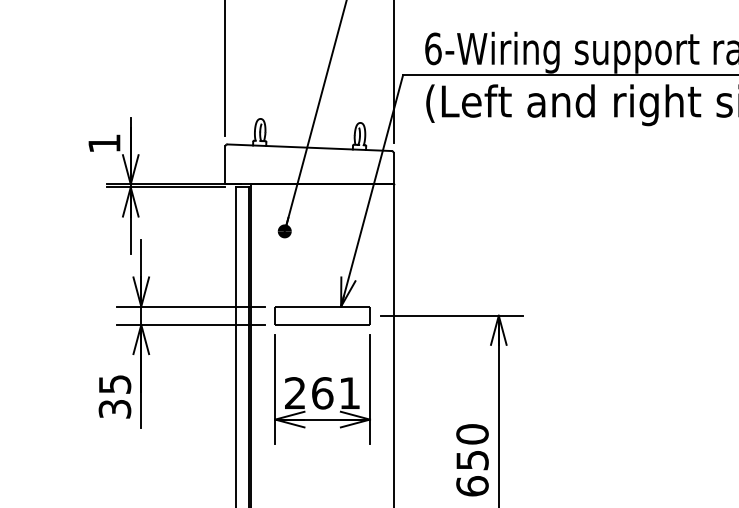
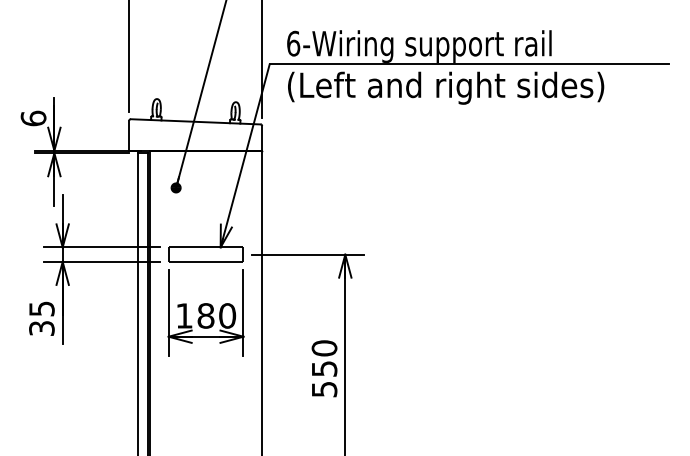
text: (104, 143) -> (33, 118), 1 -> 6
text: (323, 392) -> (206, 315), 261 -> 180
text: (472, 486) -> (324, 389), 650 -> 550

